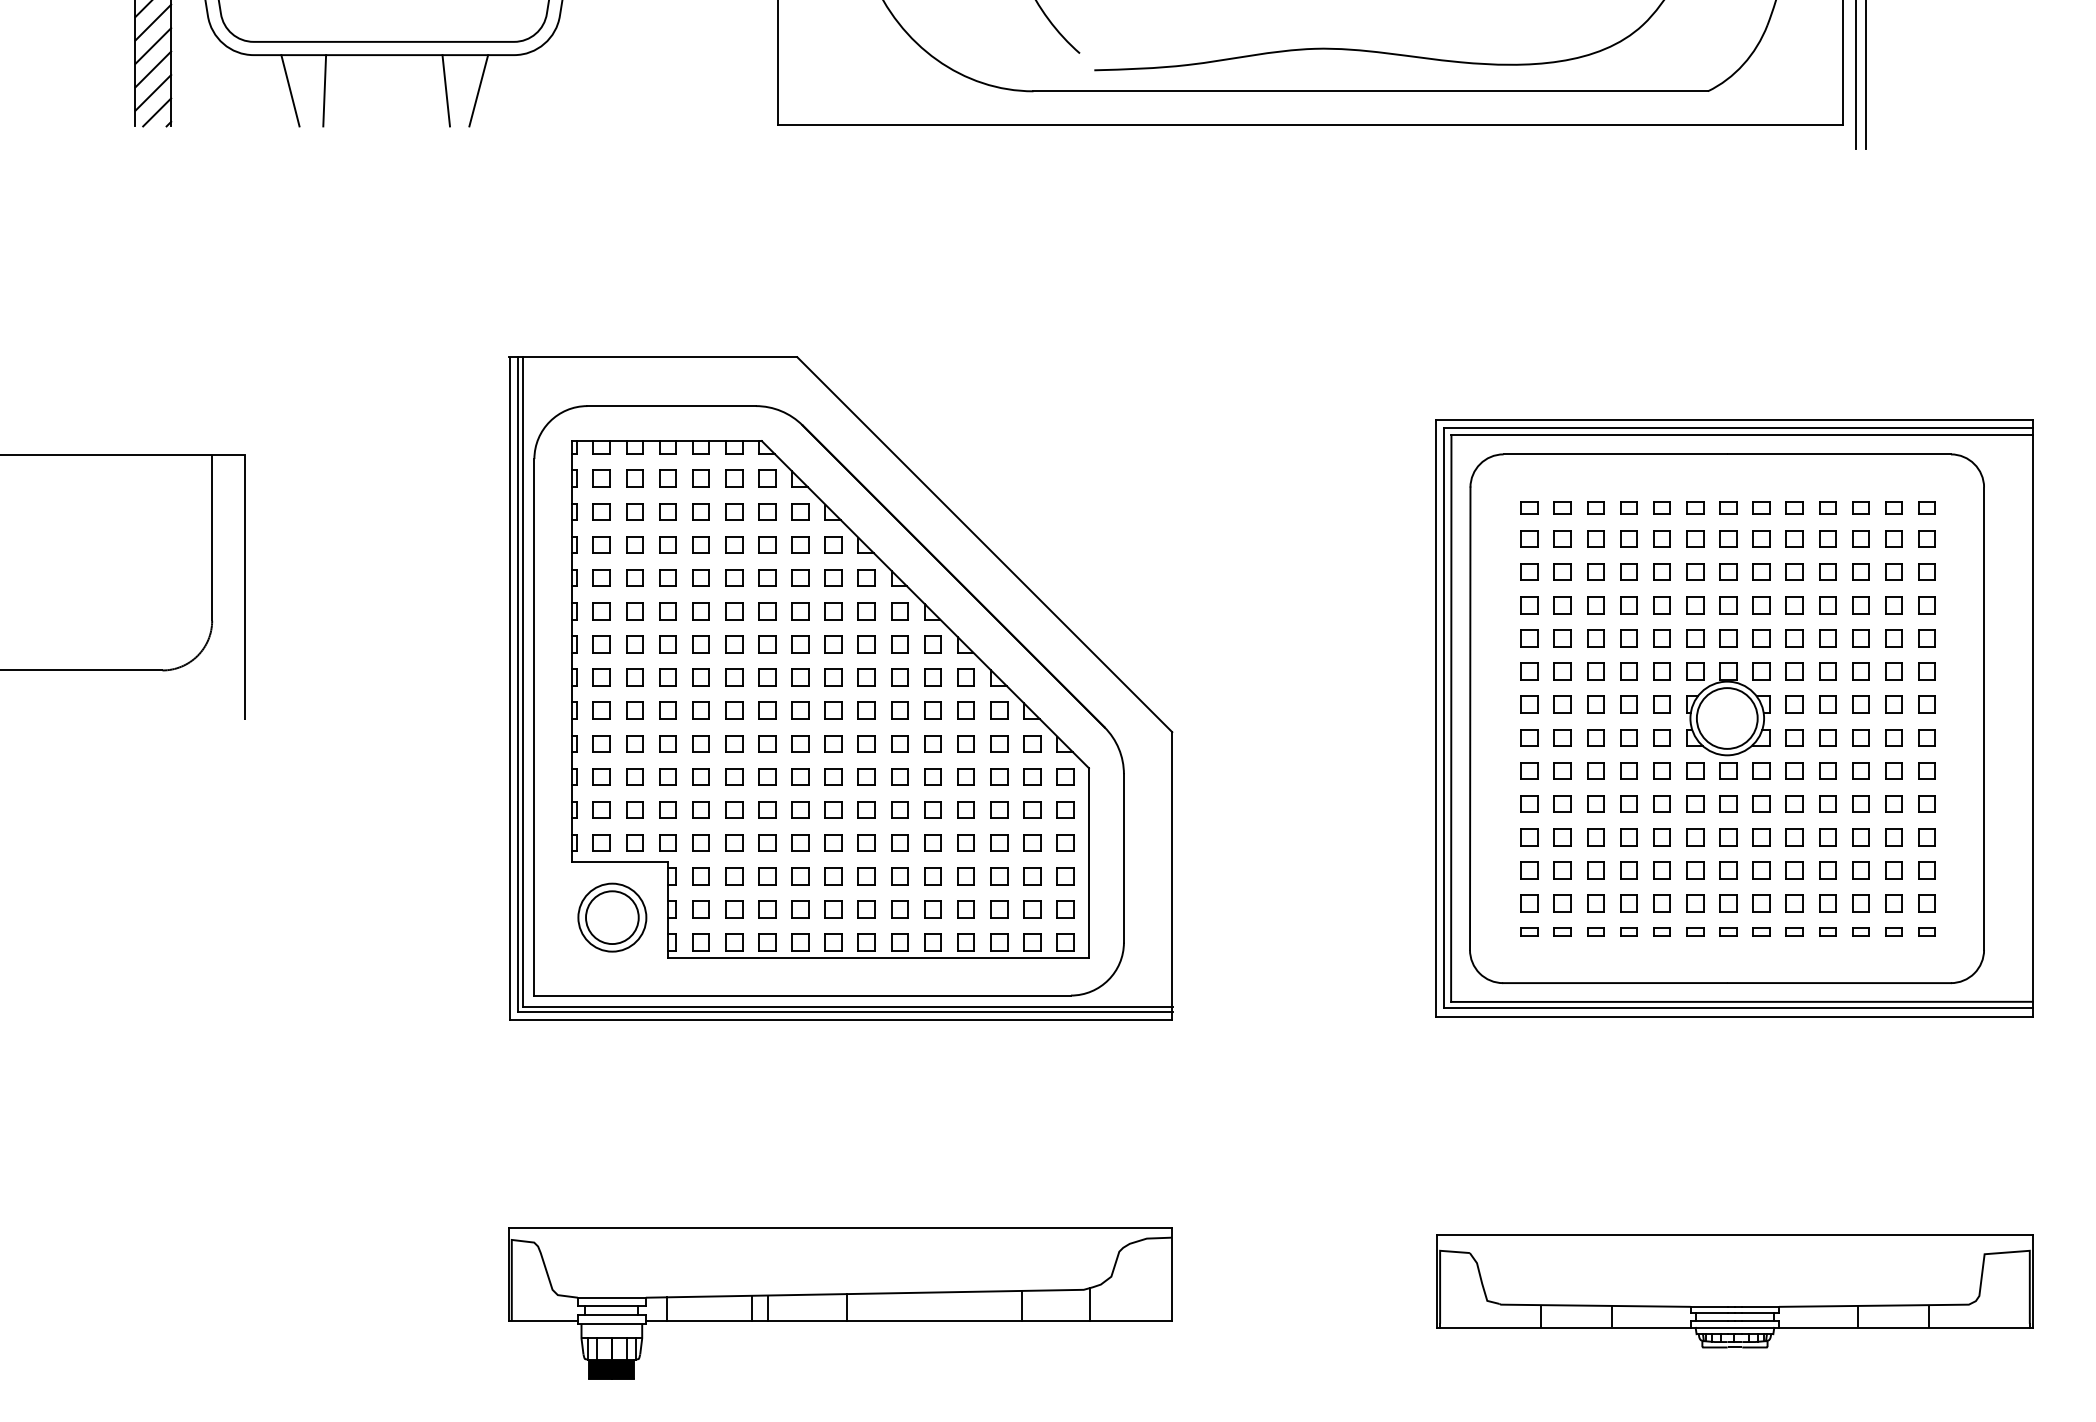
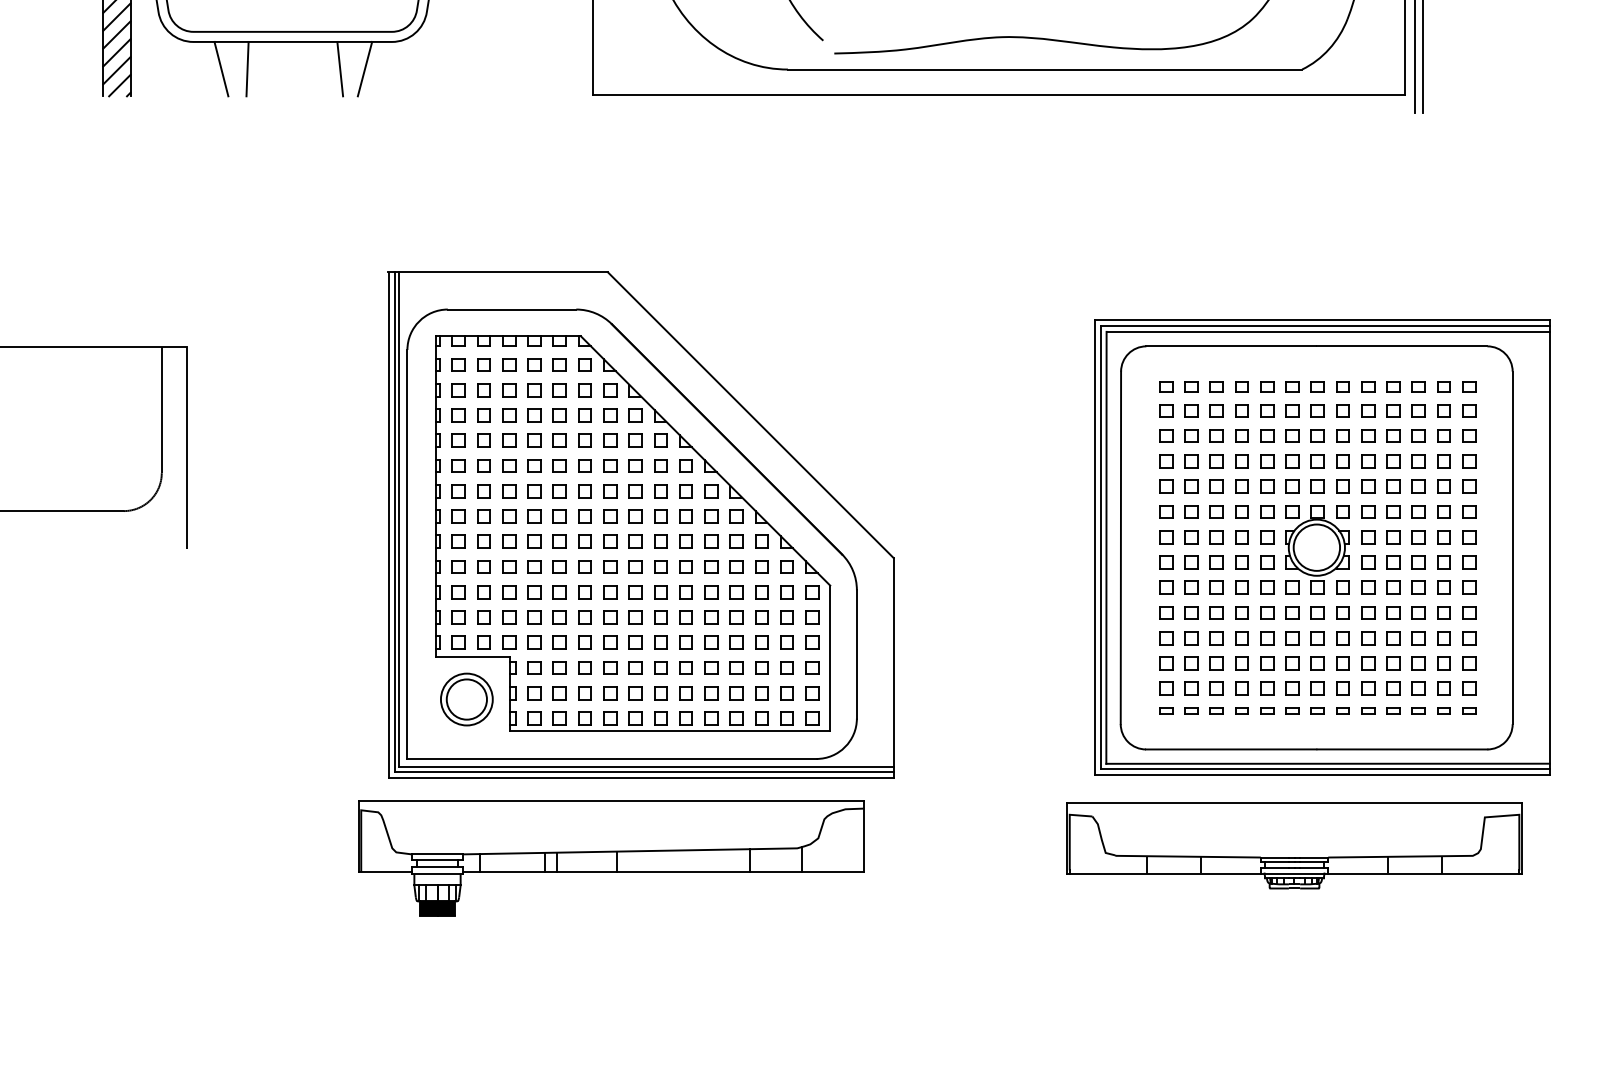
part: (1734, 1291) -> (1294, 845), moved
part: (840, 1303) -> (611, 858), moved

